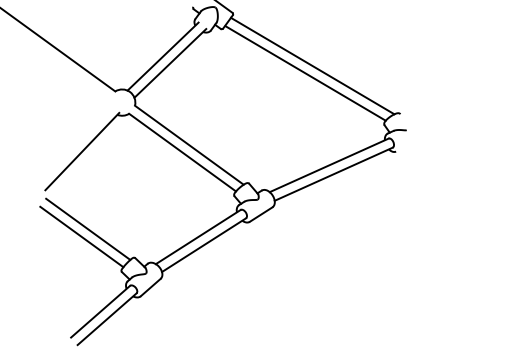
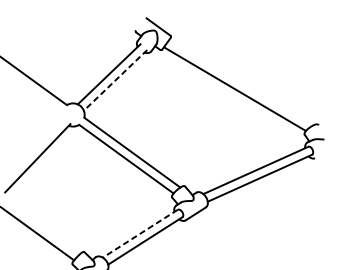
line: (170, 63) -> (115, 80), solid -> dashed
line: (312, 65) -> (241, 82), removed
line: (88, 228) -> (43, 226), removed
line: (197, 237) -> (139, 234), solid -> dashed

